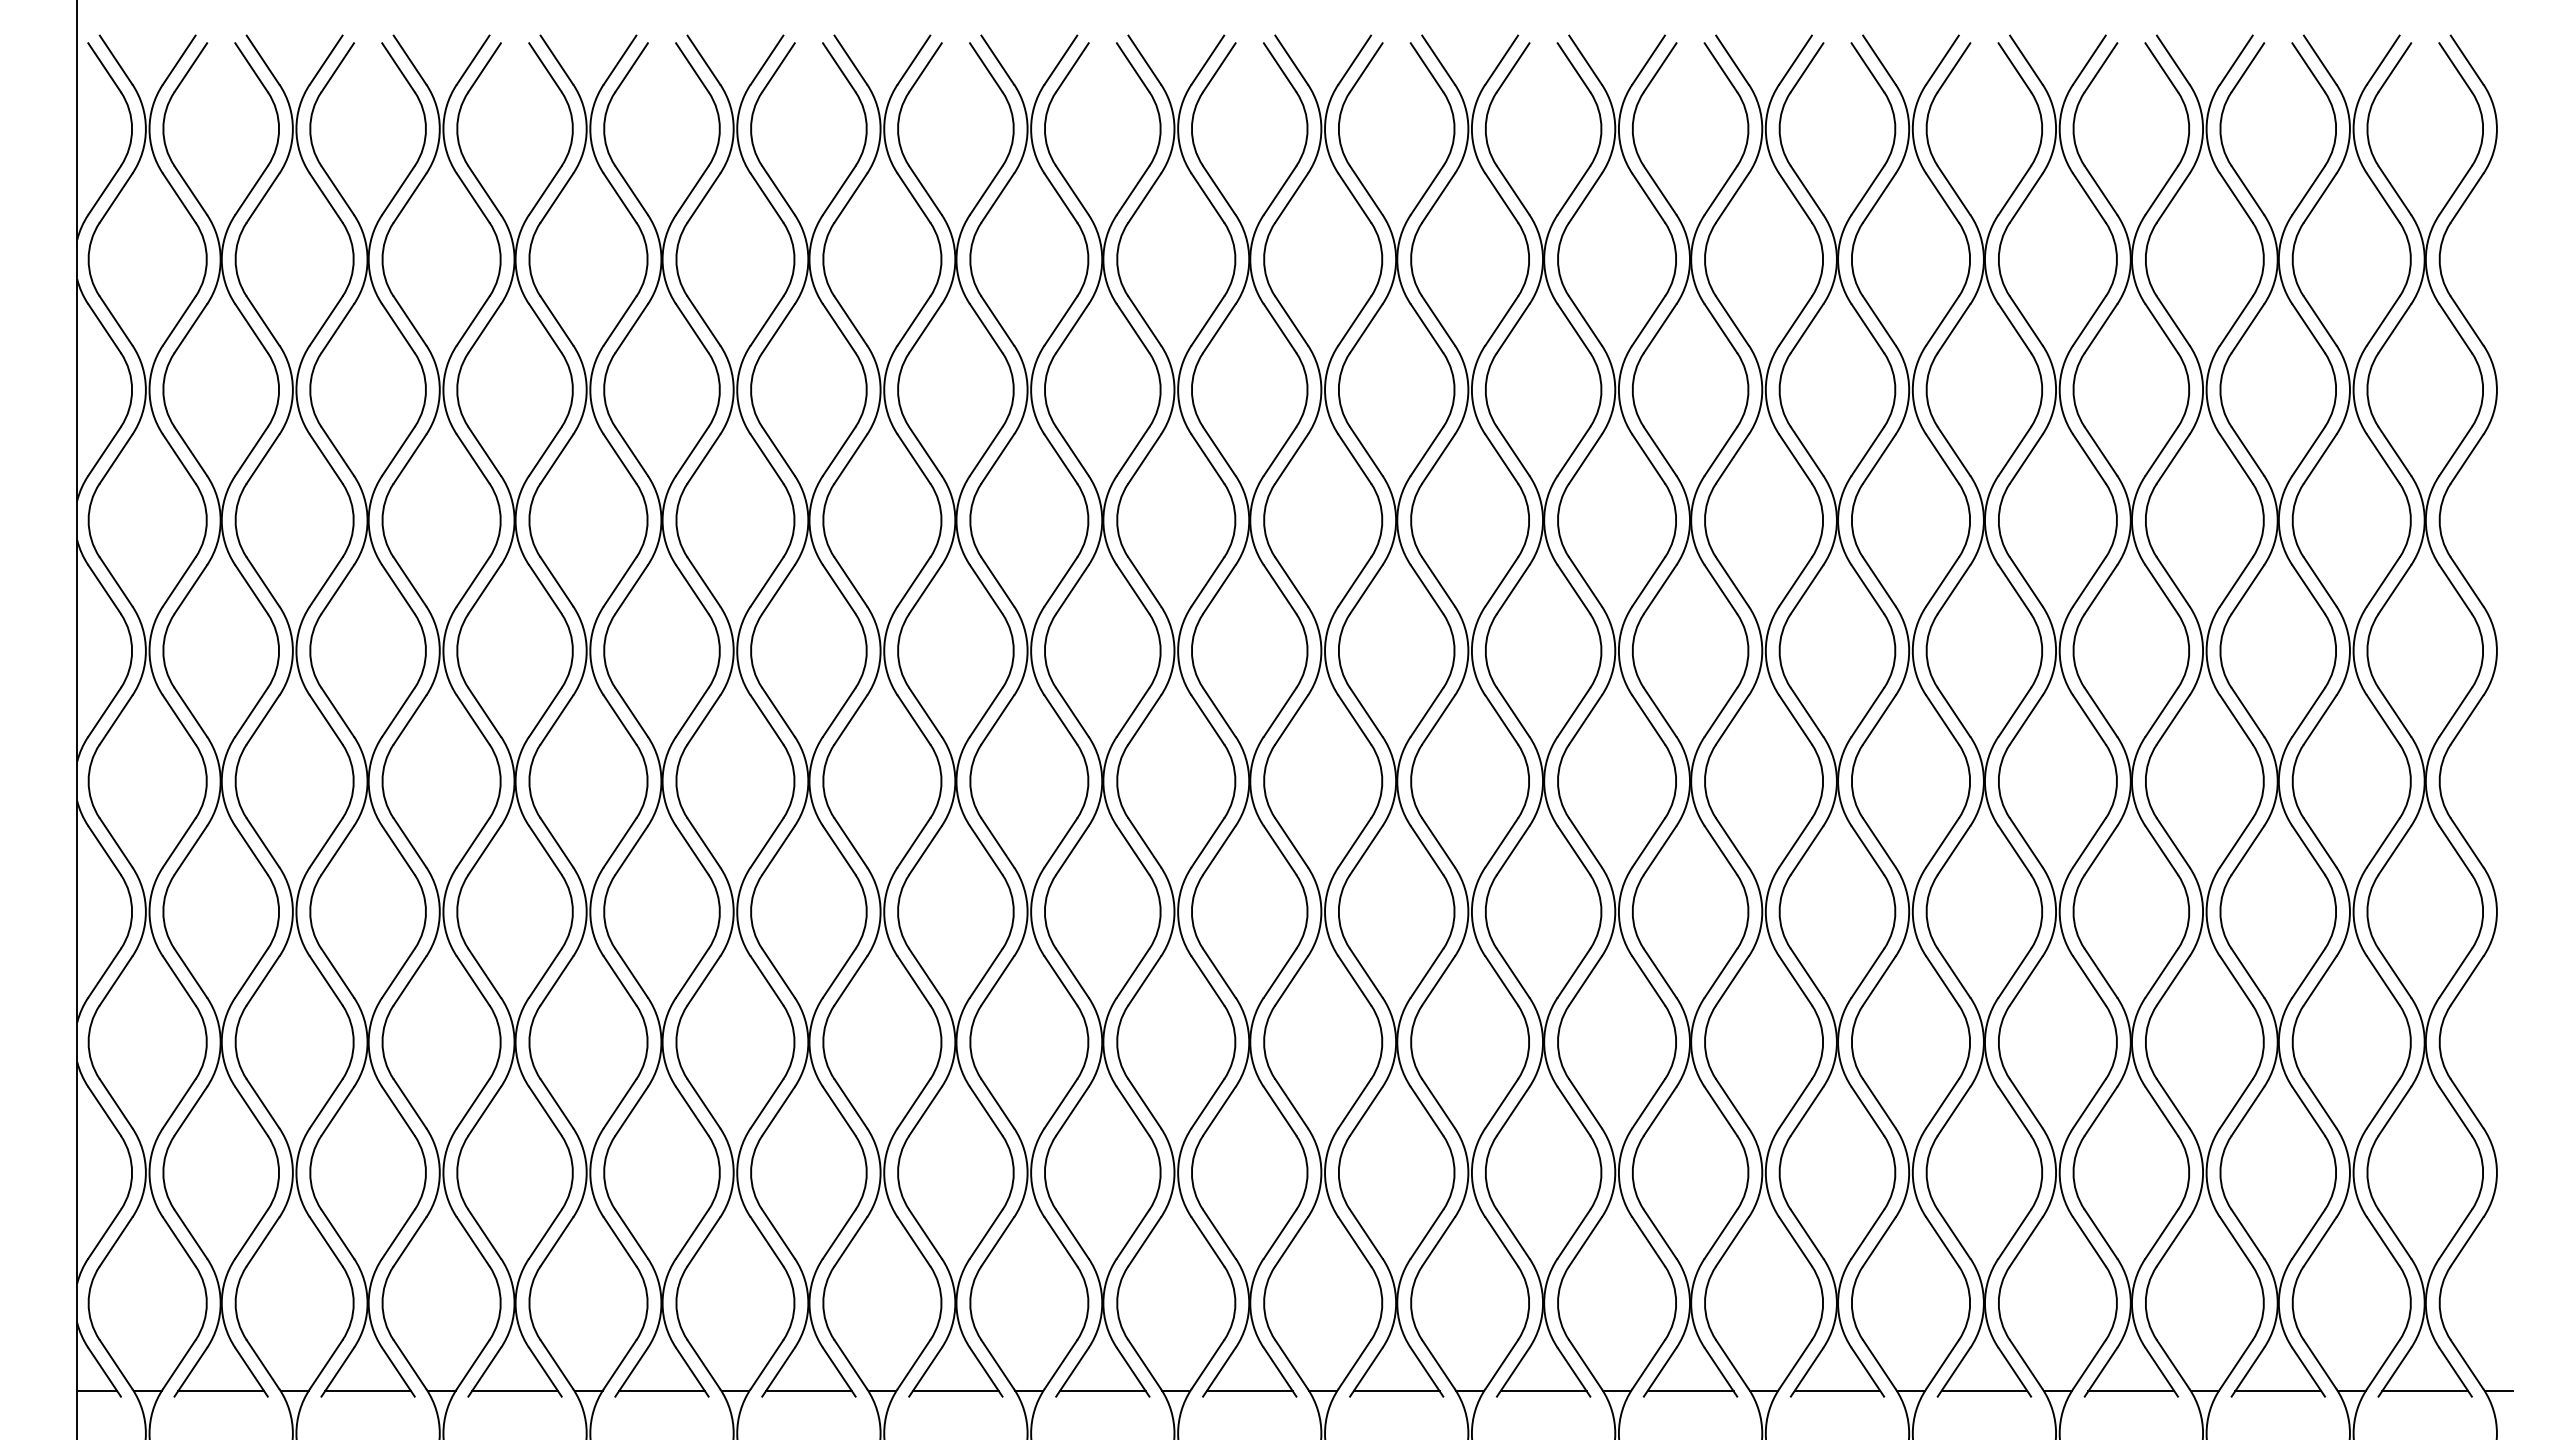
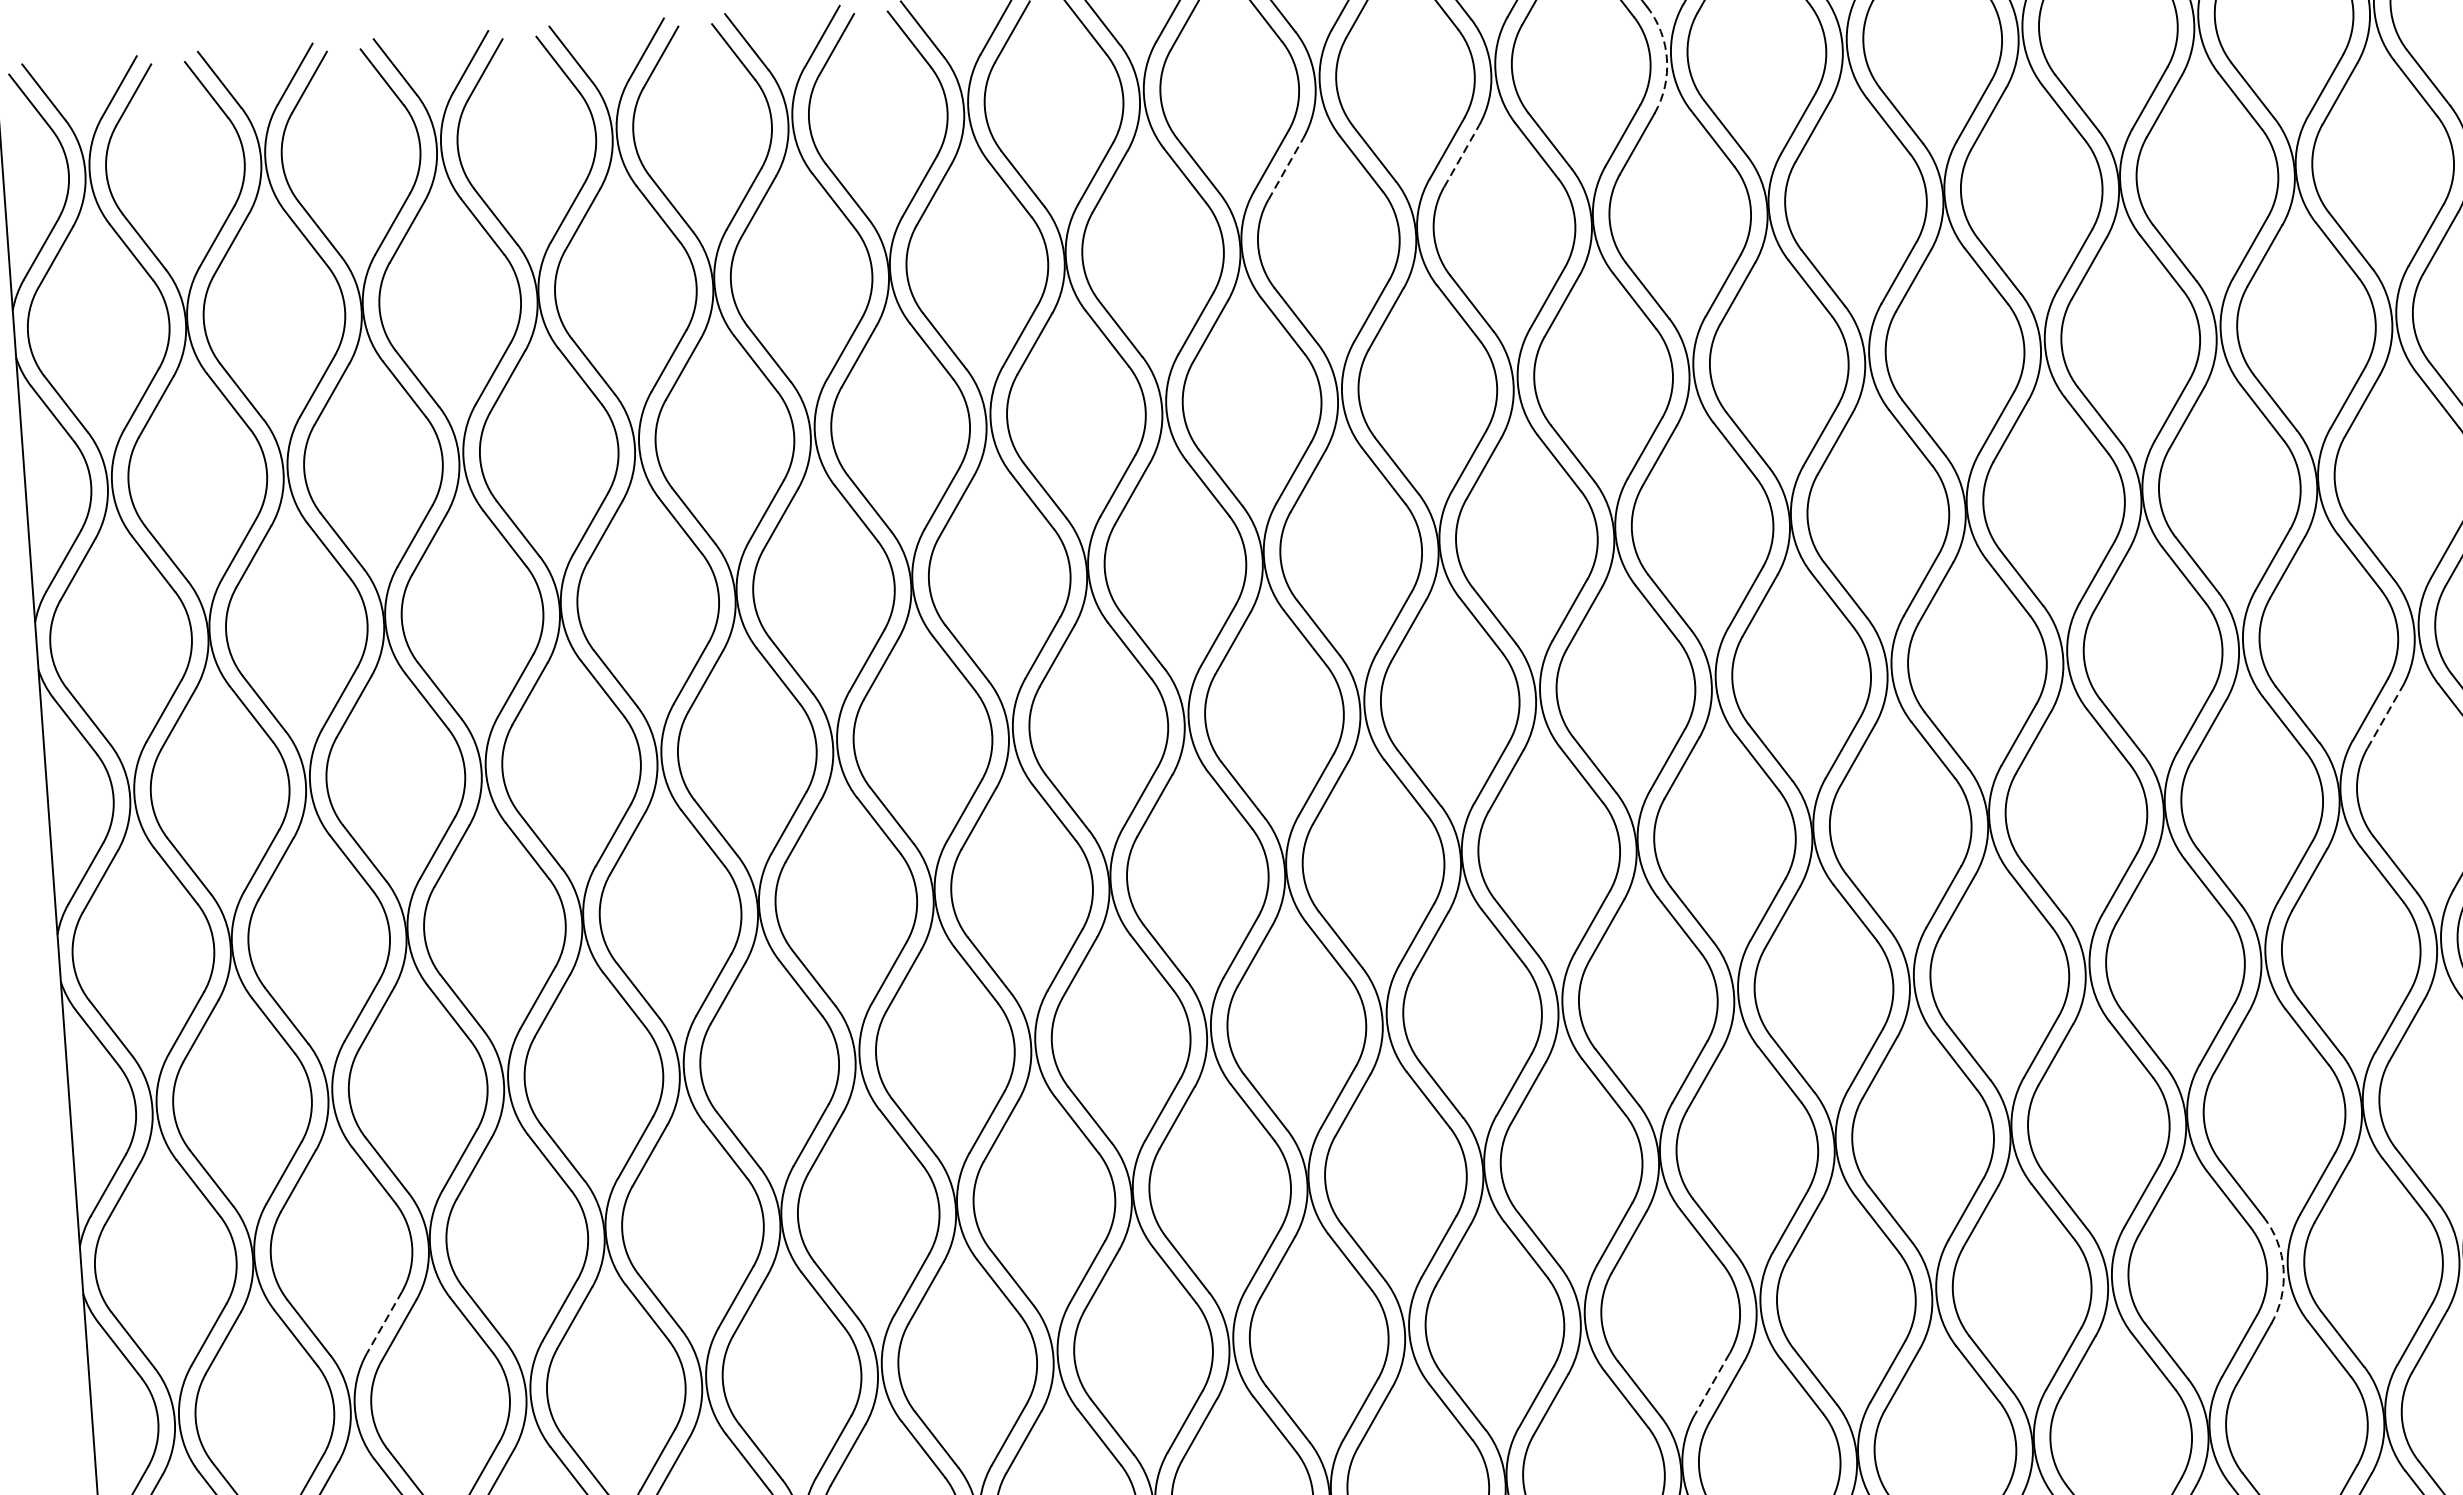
arc: (1468, 129) -> (1667, 59), solid -> dashed
line: (1144, 197) -> (1285, 168), solid -> dashed
line: (1291, 197) -> (1461, 155), solid -> dashed
line: (2026, 719) -> (2385, 717), solid -> dashed
line: (326, 1104) -> (384, 1323), solid -> dashed
arc: (1909, 1172) -> (2283, 1268), solid -> dashed
line: (1426, 1234) -> (1711, 1384), solid -> dashed

